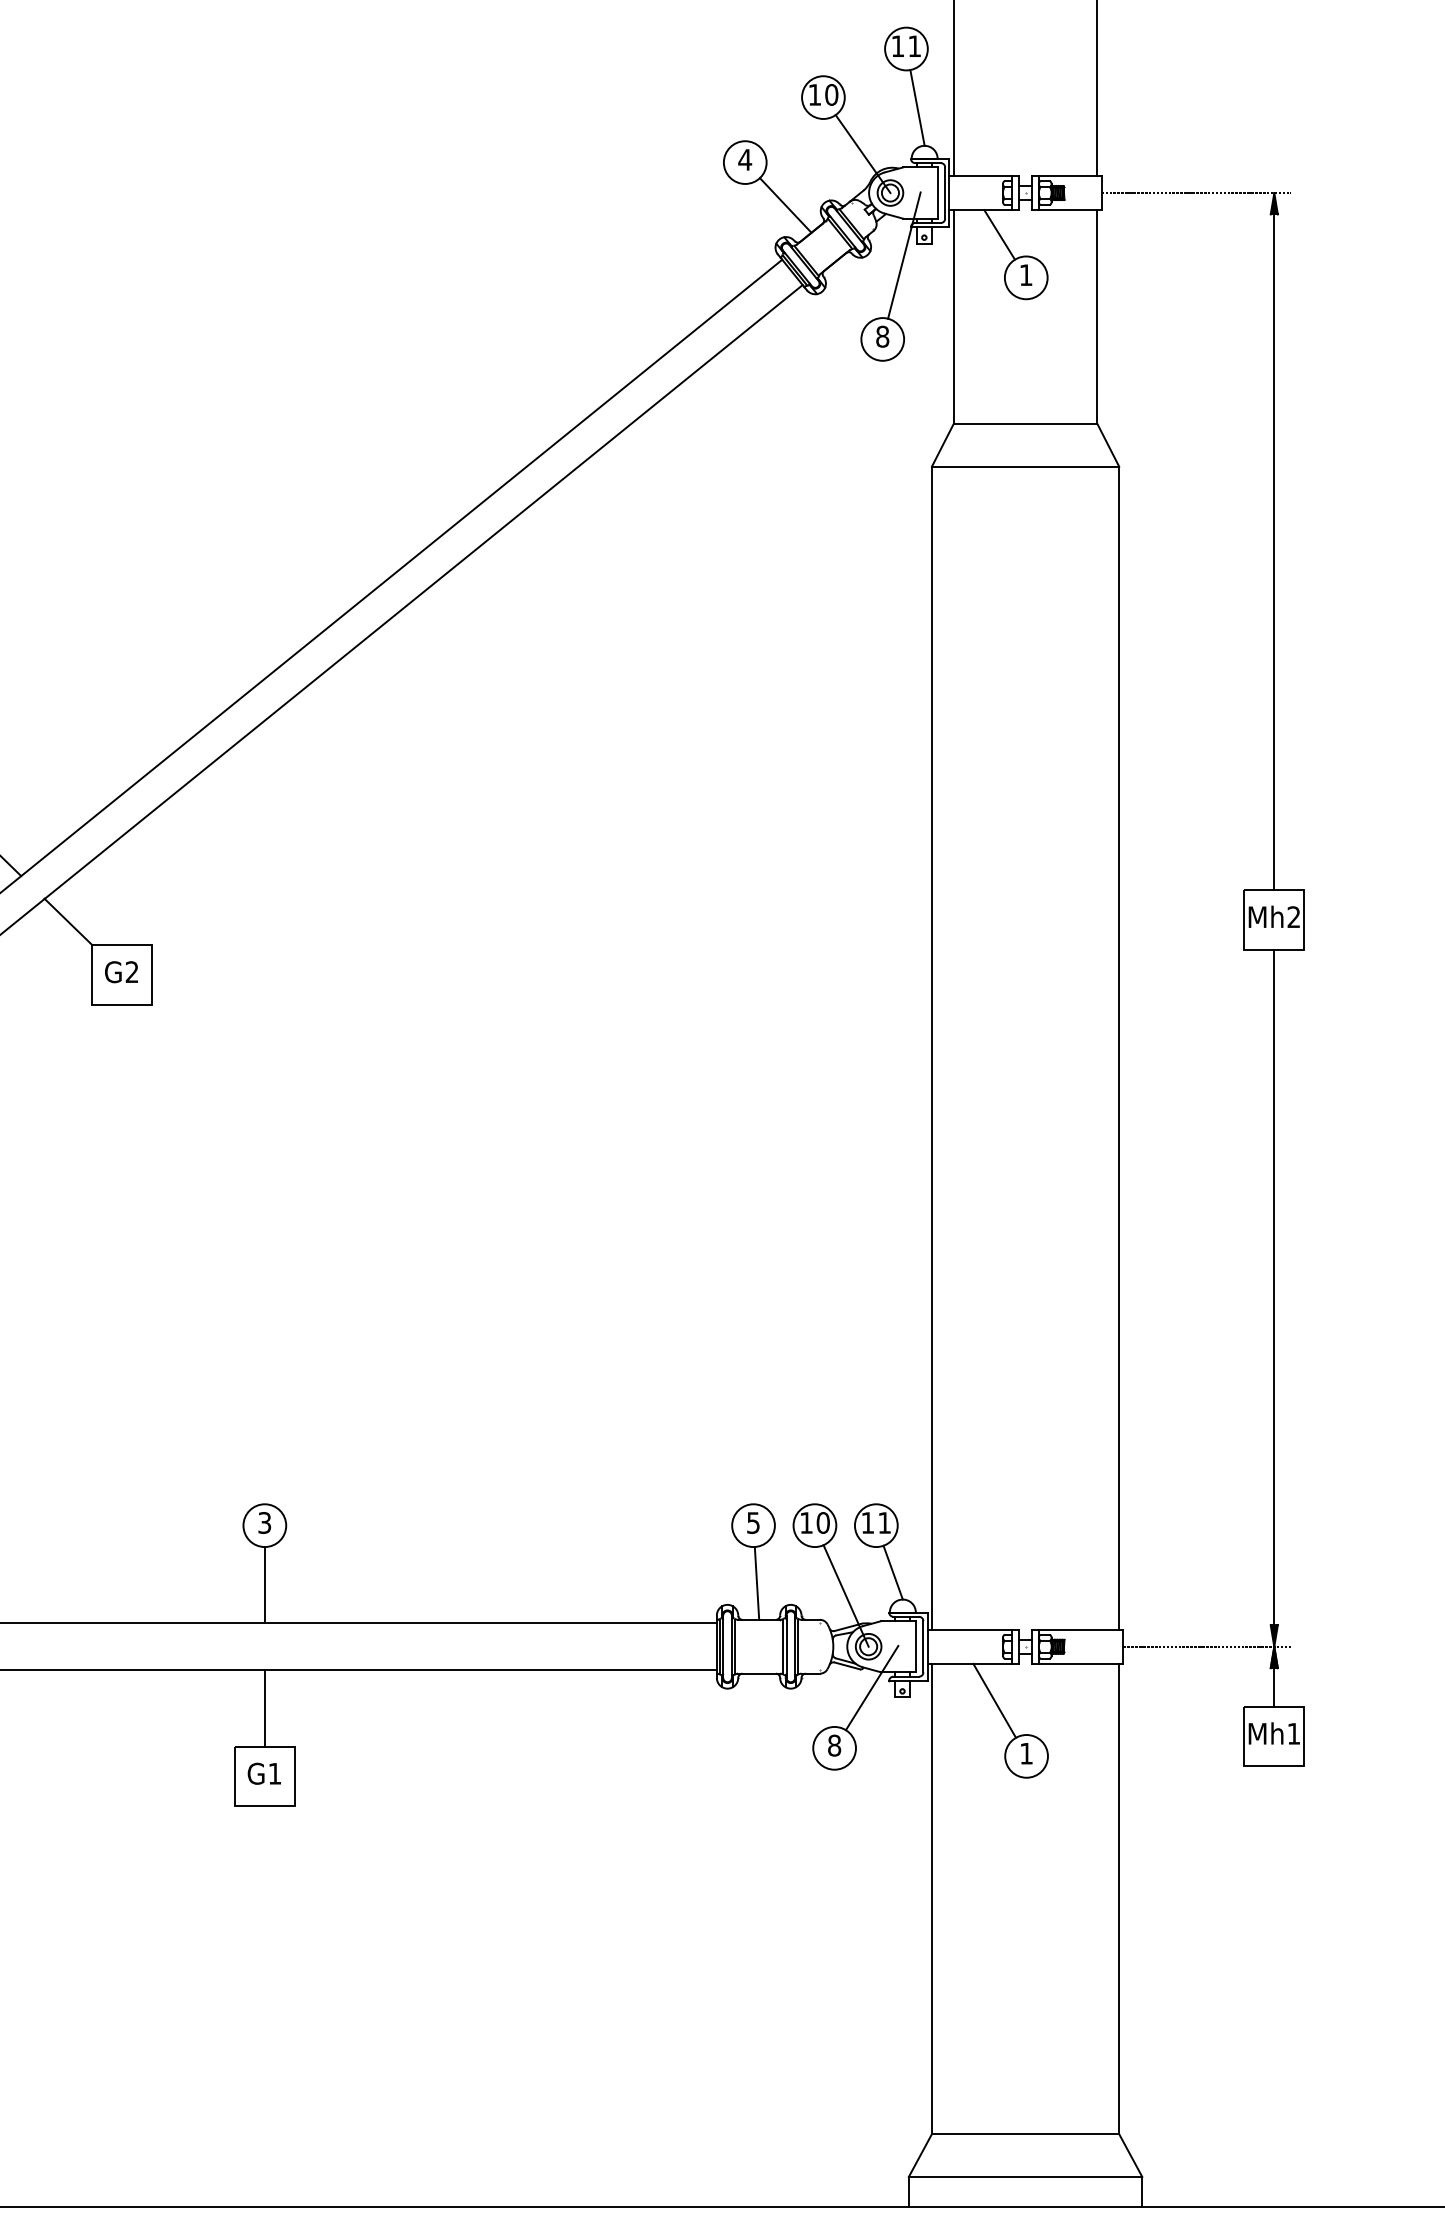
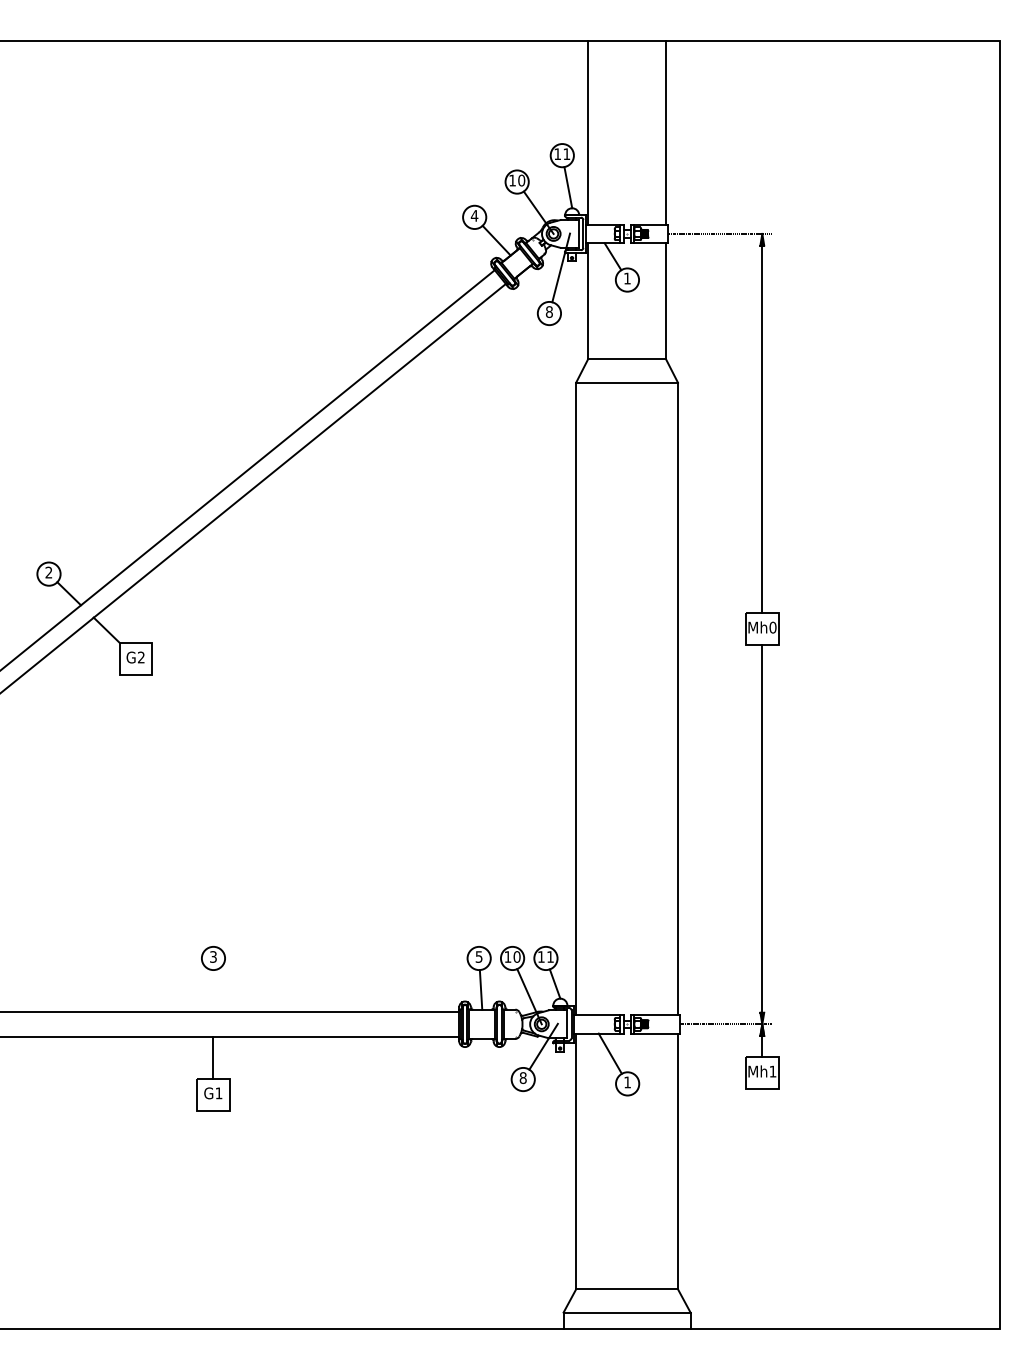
text: (1293, 916) -> (772, 627), Mh2 -> Mh0
line: (264, 1584) -> (213, 990), removed

